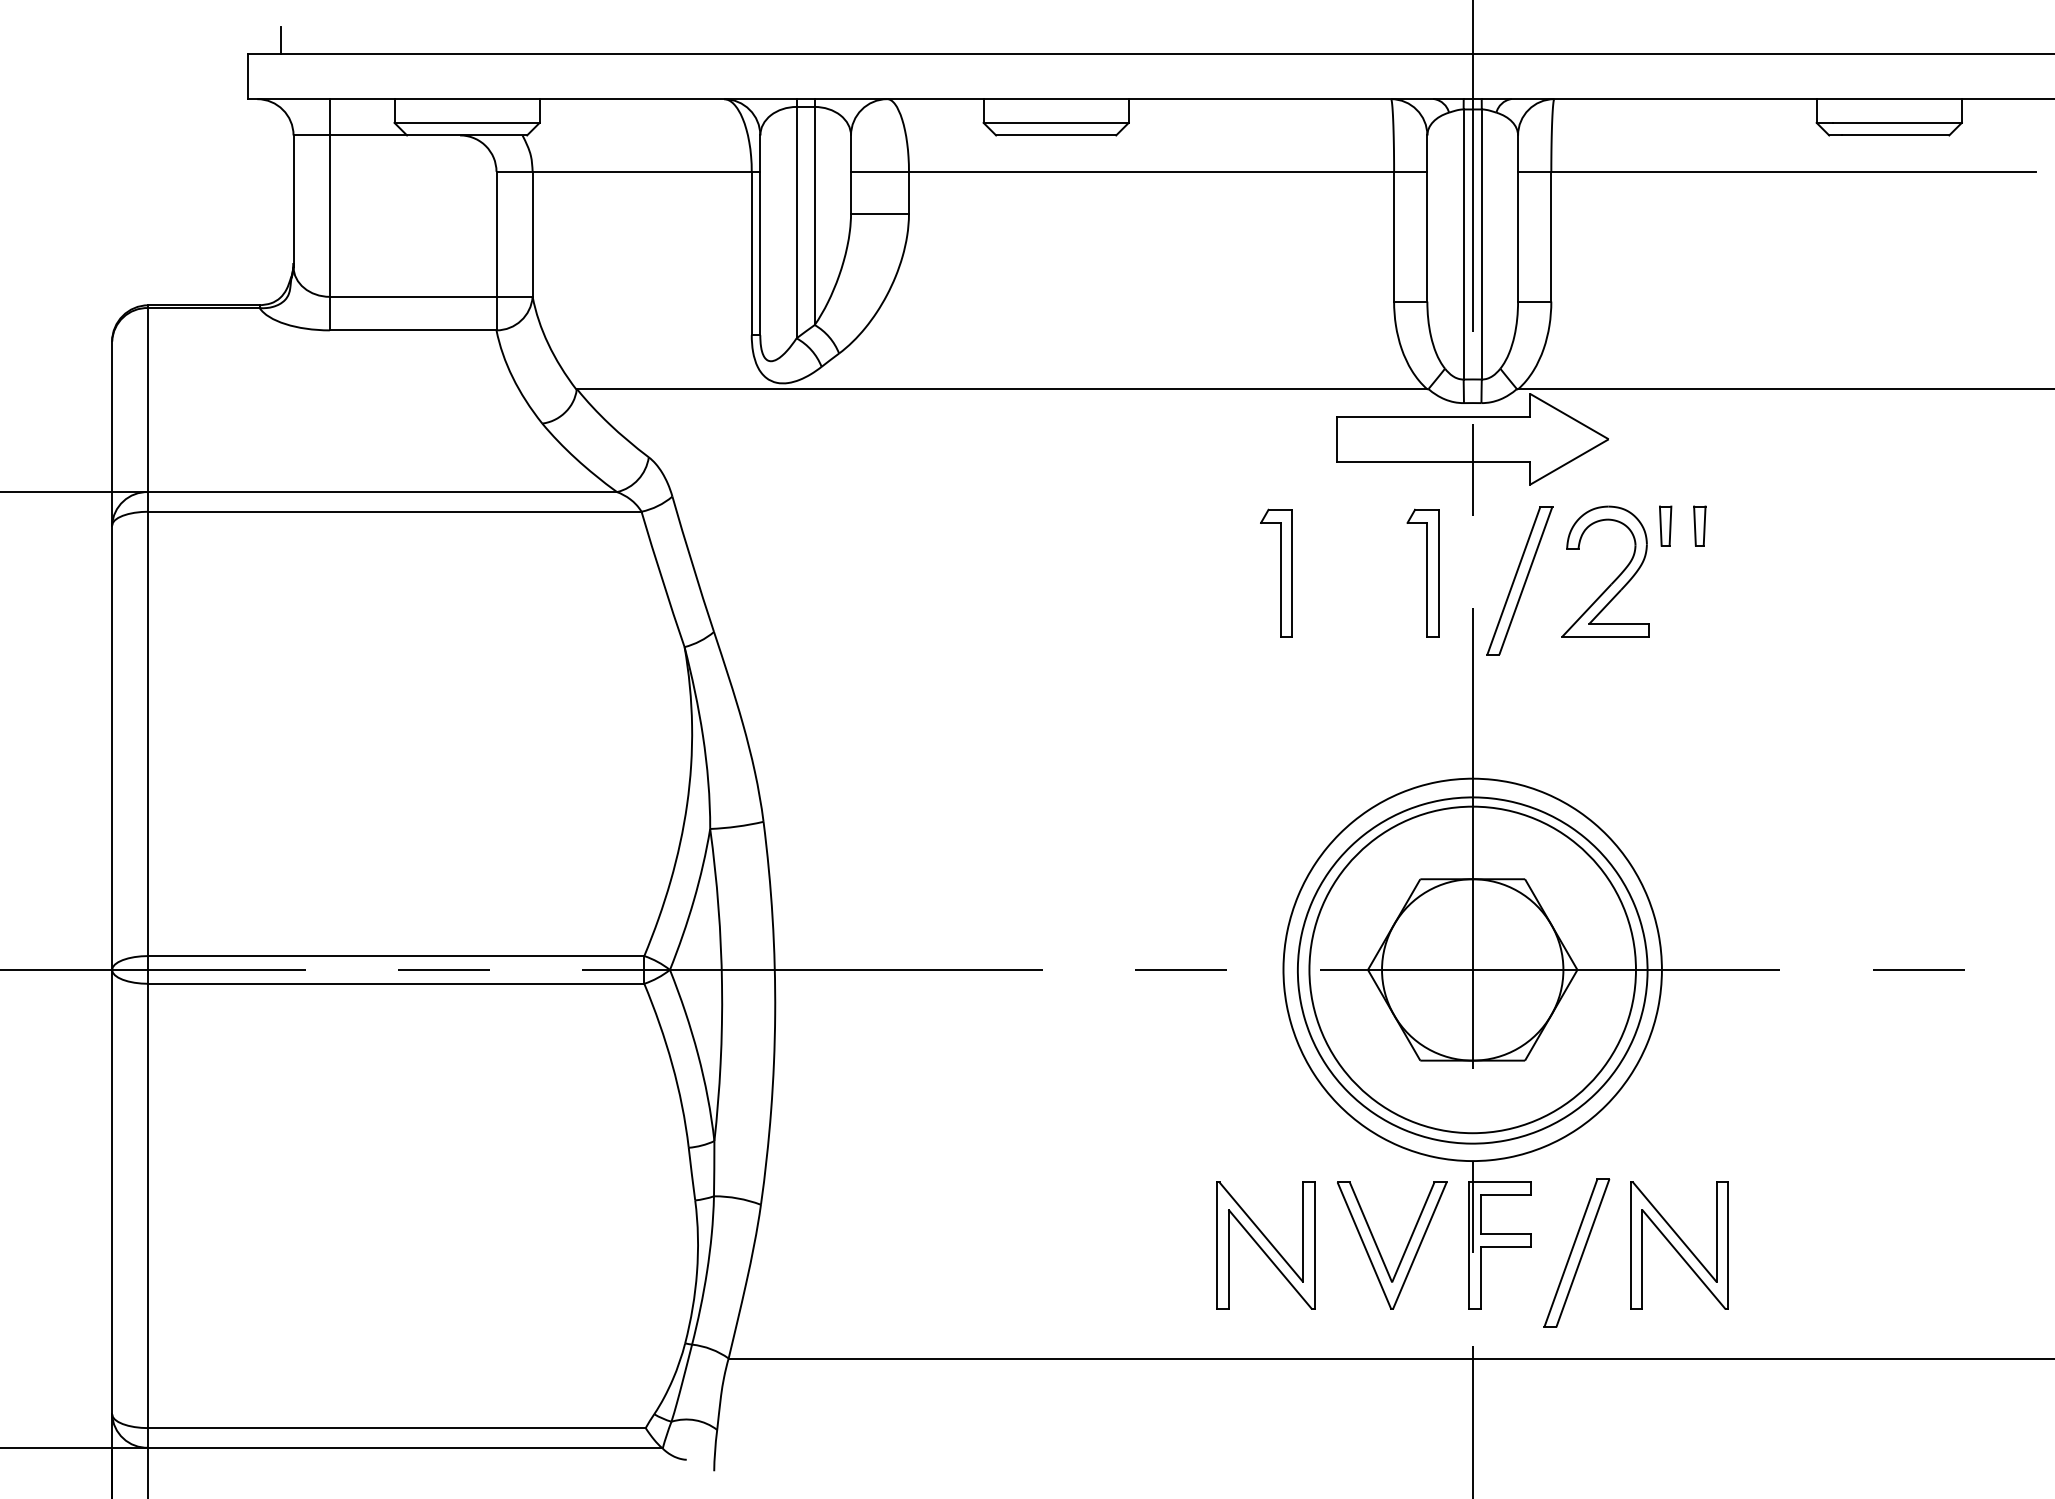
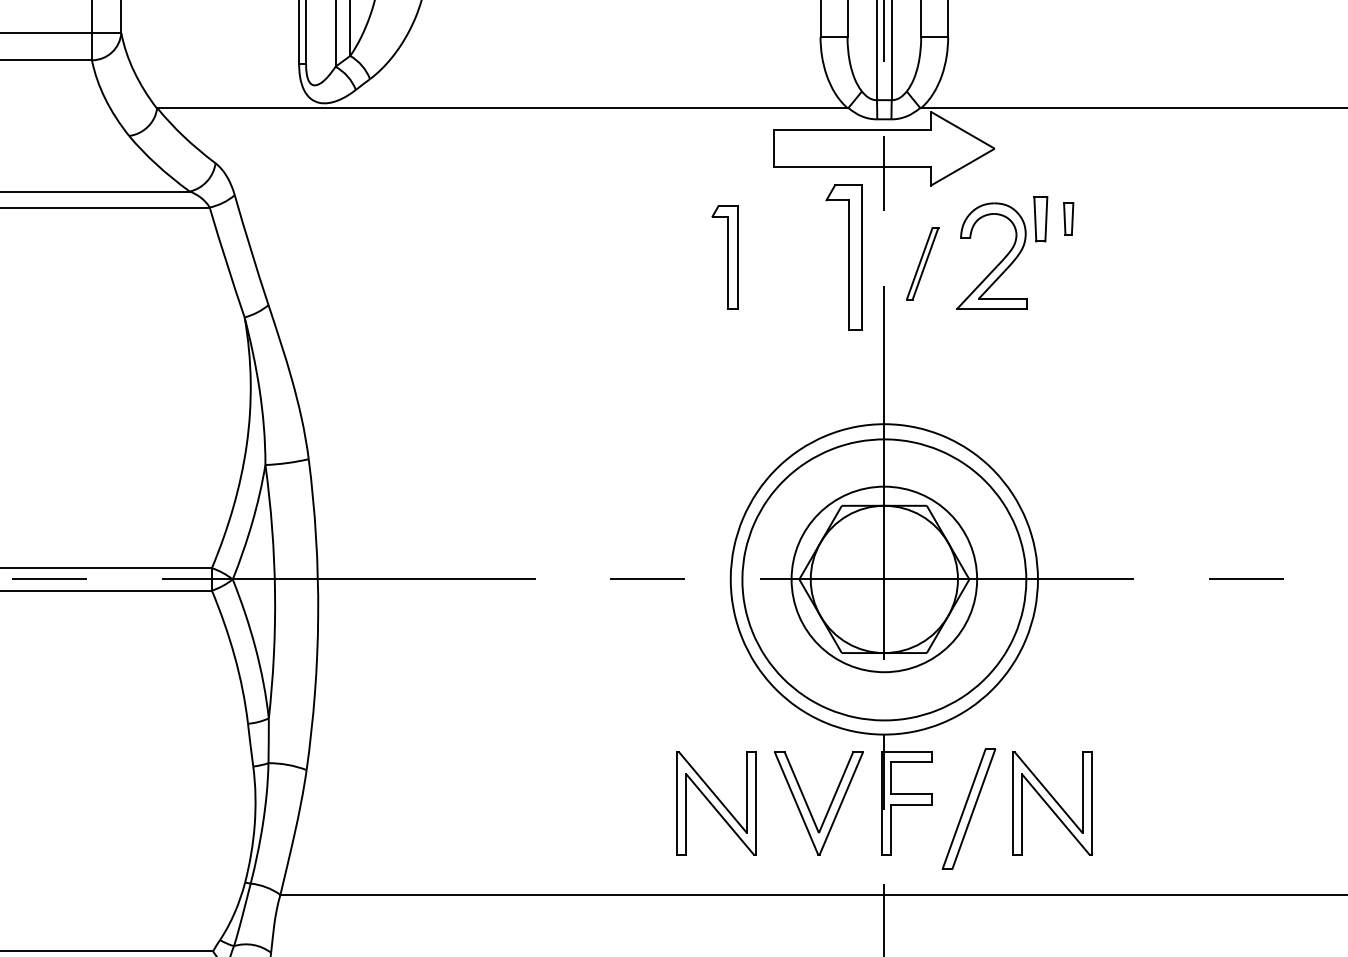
part: (1665, 525) -> (1040, 218), size x1.4
part: (1422, 572) -> (843, 256), size x1.4
part: (1519, 580) -> (922, 263), size x0.6
circle: (1472, 969) -> (884, 579), size x0.7

